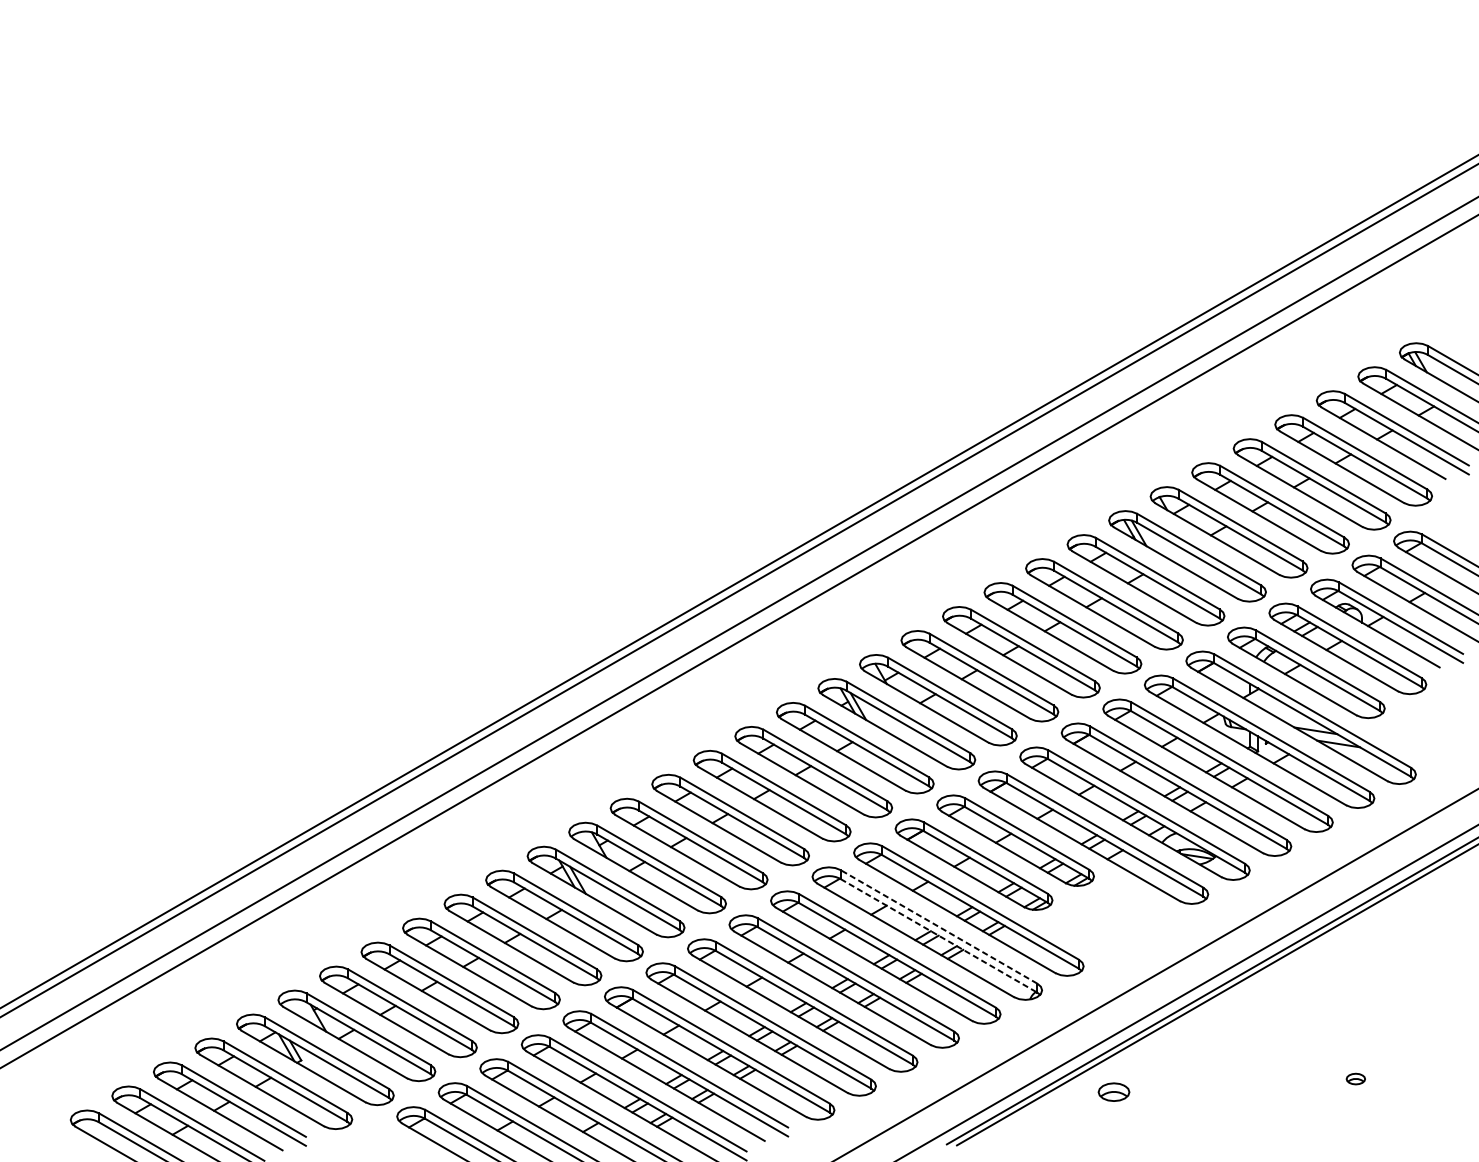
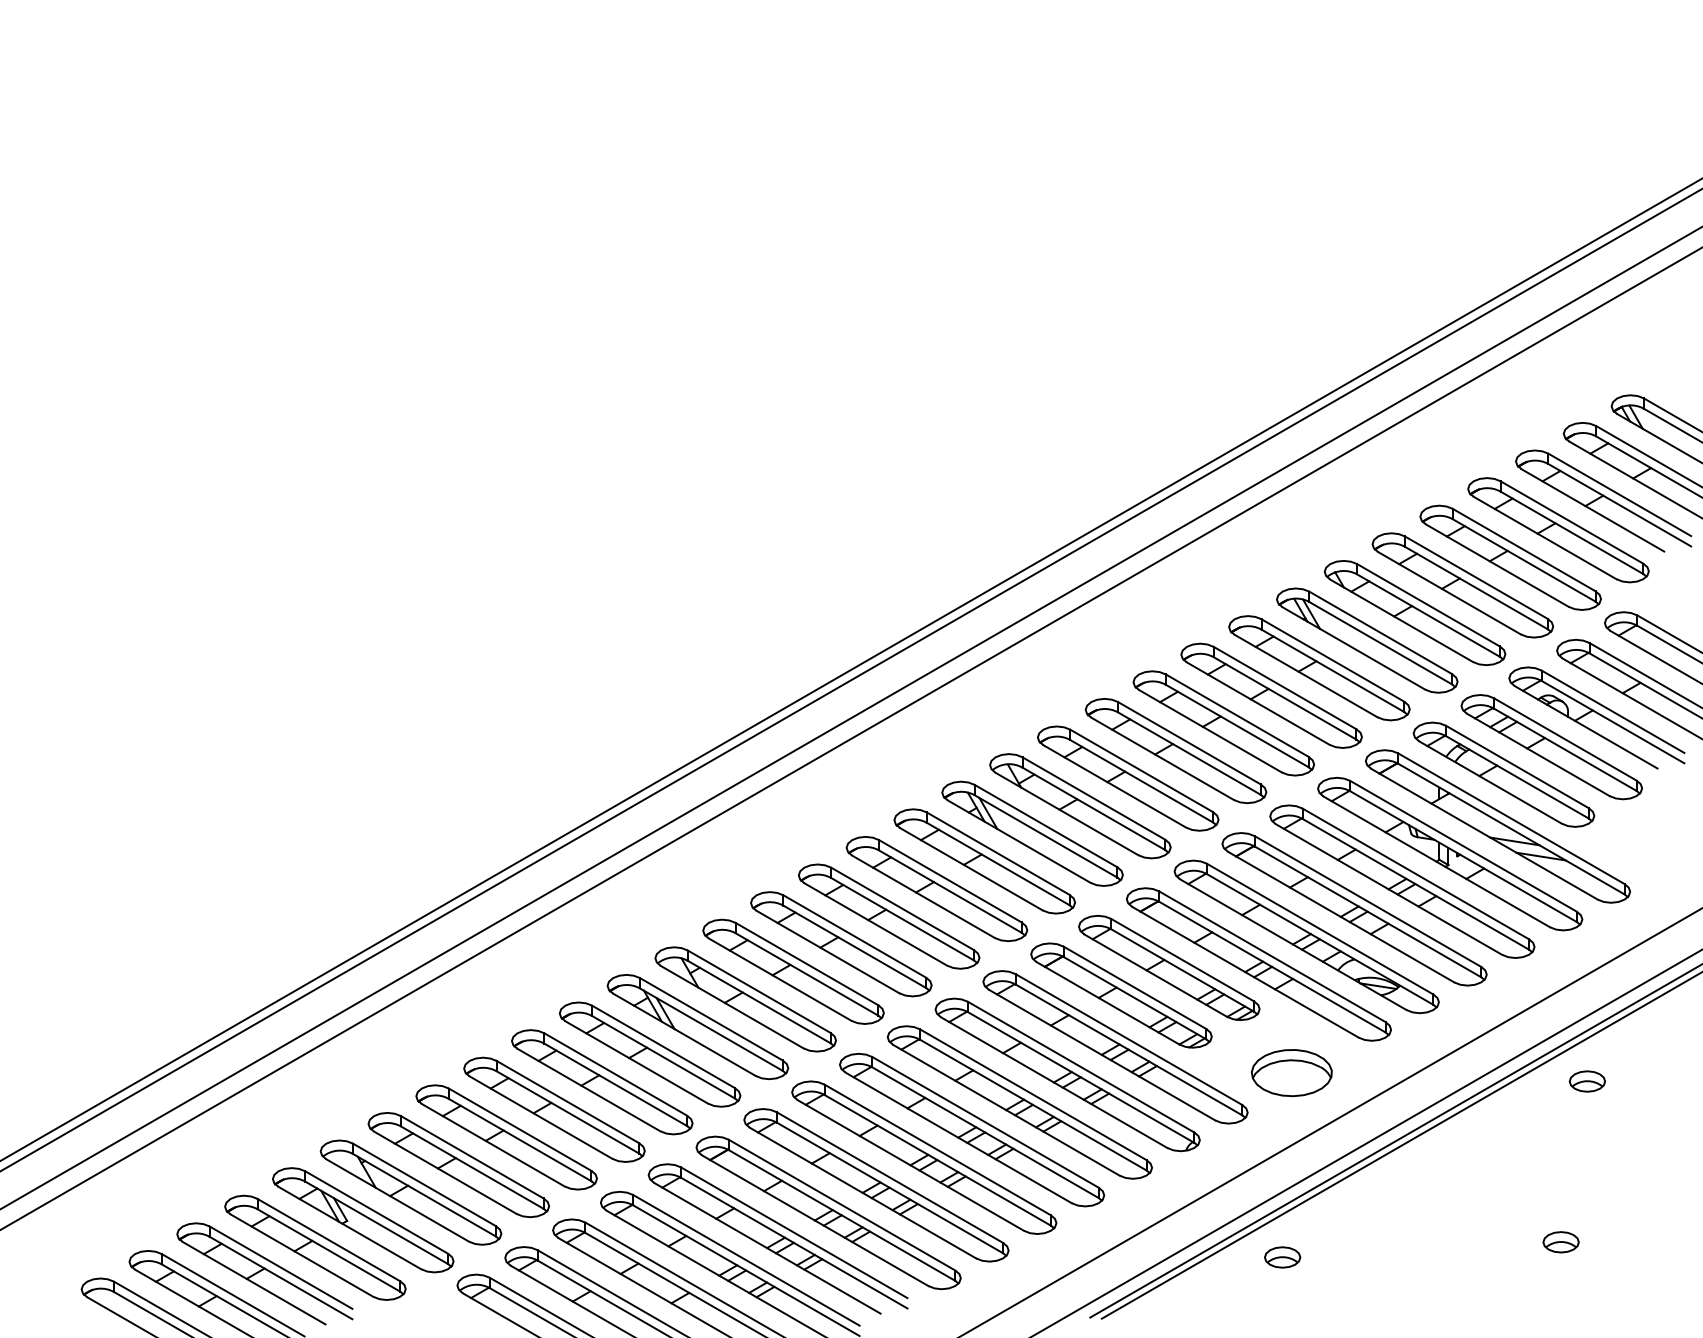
line: (939, 927) -> (1081, 1067), dashed -> solid
part: (1121, 932) -> (1291, 1073), added
line: (939, 935) -> (1081, 1077), dashed -> solid
part: (1378, 939) -> (1587, 1081), added
part: (1355, 1079) -> (1560, 1242), size x1.67

